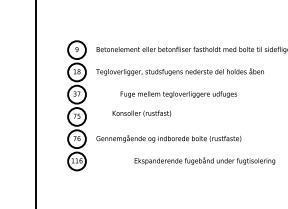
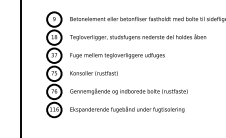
text: (178, 94) -> (117, 55), moved
text: (141, 113) -> (93, 73), moved
text: (204, 160) -> (126, 109), moved

